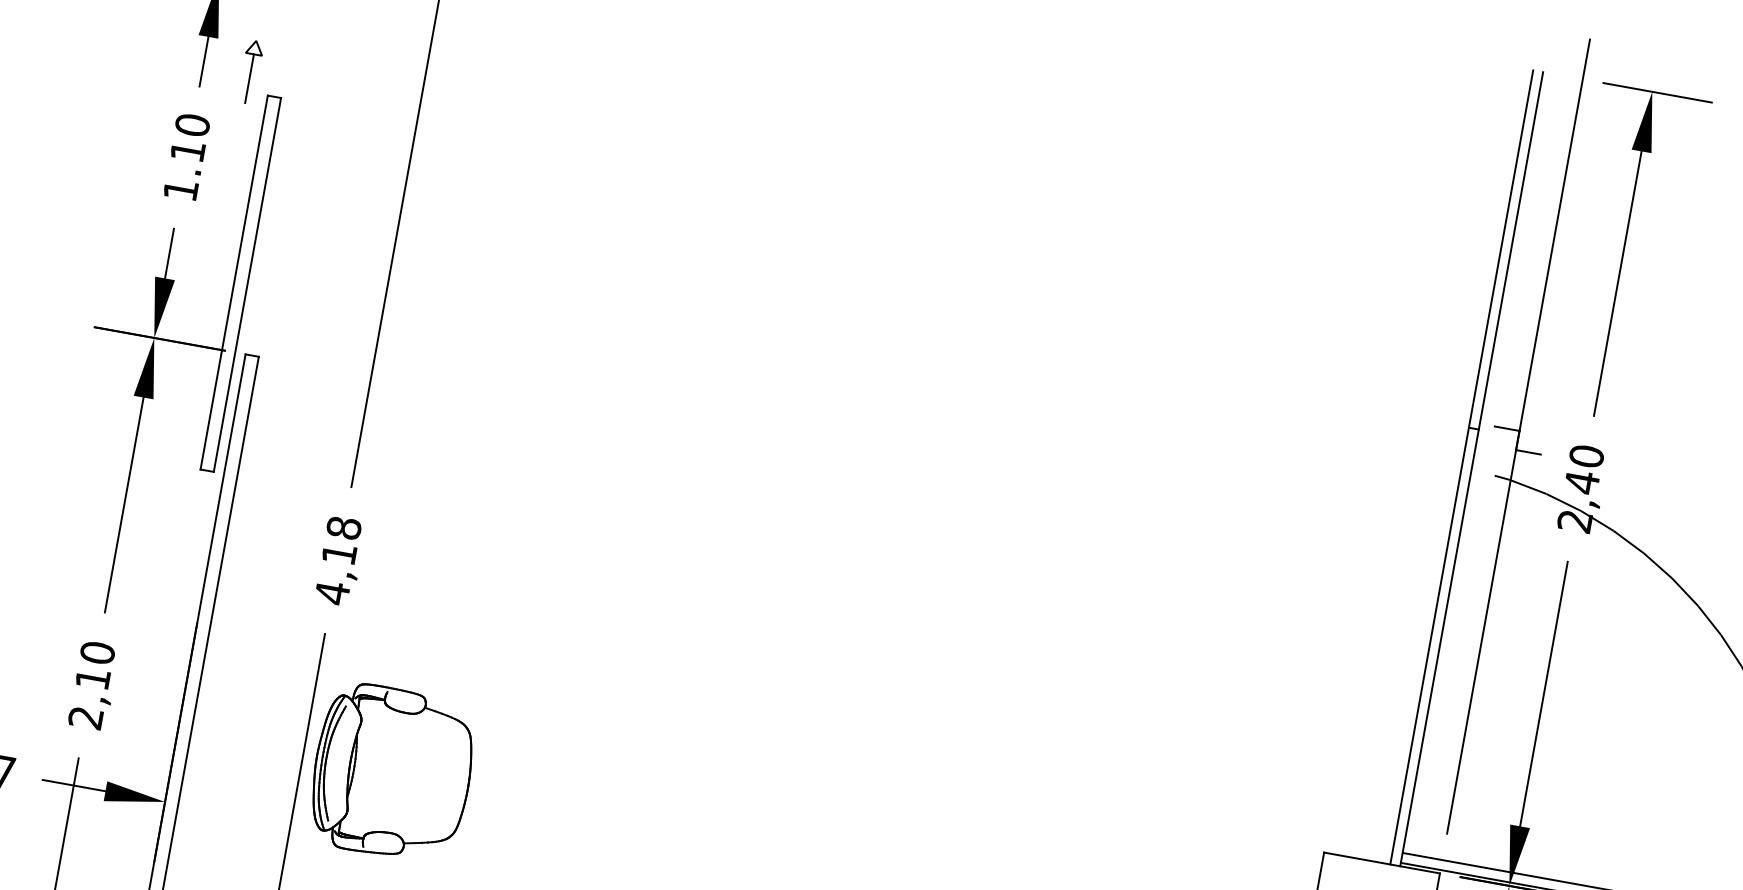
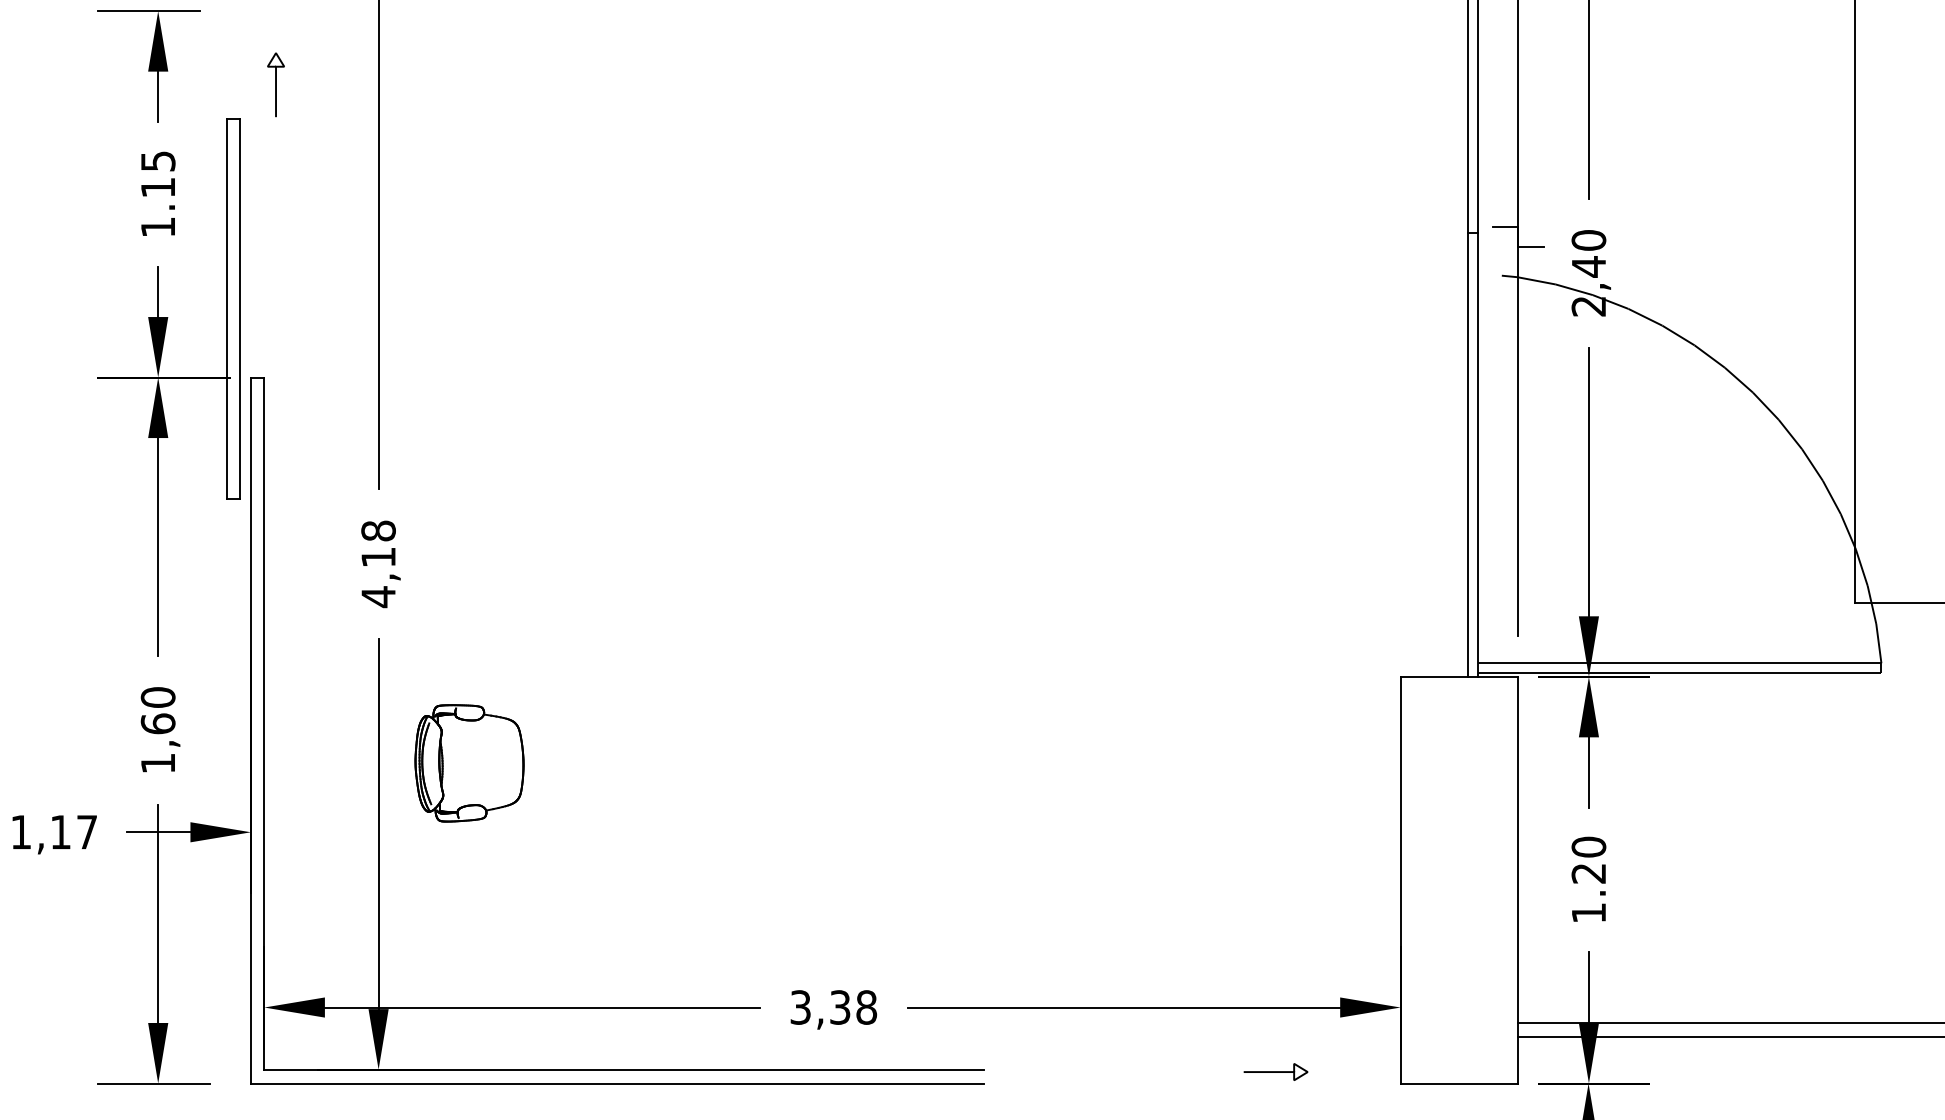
curve: (250, 71) -> (275, 84), moved
text: (191, 125) -> (157, 161), 1.10 -> 1.15
text: (88, 698) -> (157, 743), 2,10 -> 1,60
part: (392, 772) -> (469, 763), size x0.7

